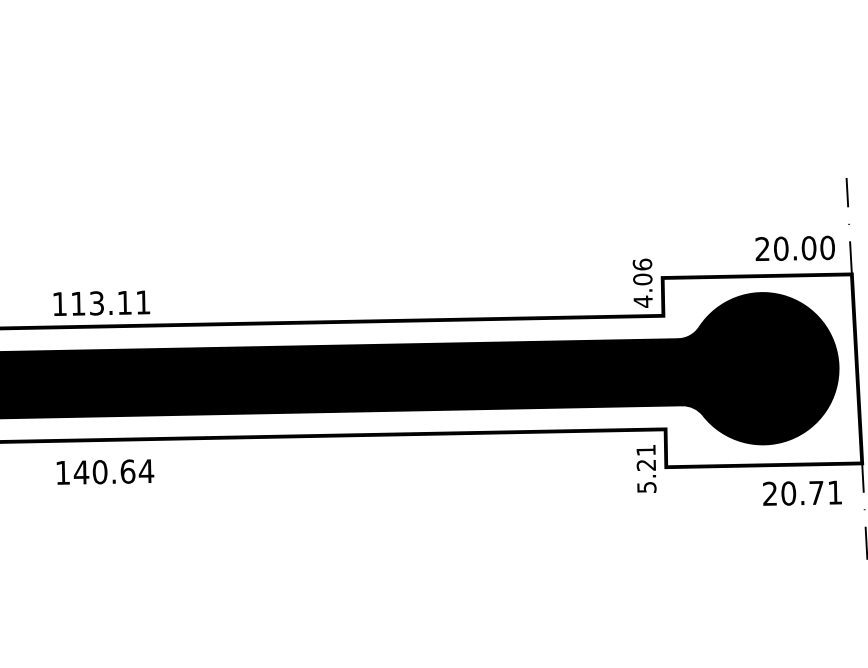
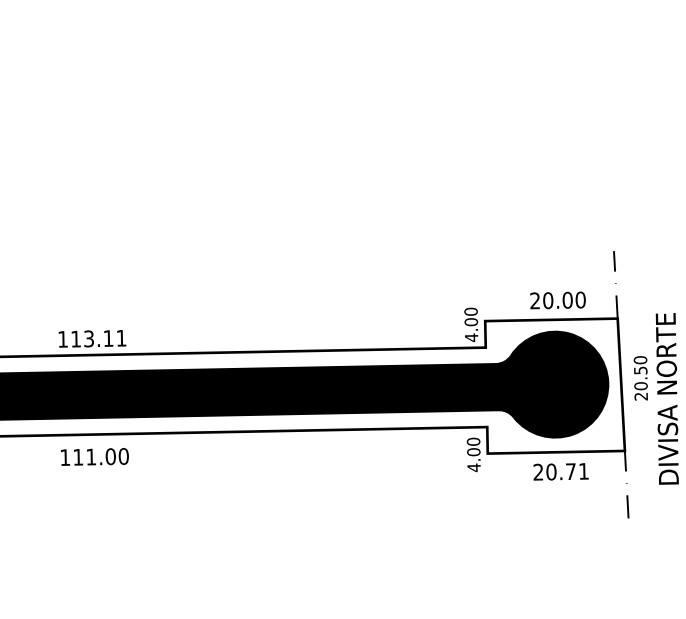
text: (794, 248) -> (557, 300), moved
text: (641, 264) -> (470, 311), 4.06 -> 4.00
text: (645, 468) -> (473, 454), 5.21 -> 4.00
text: (114, 471) -> (101, 456), 140.64 -> 111.00
text: (801, 492) -> (560, 471), moved

